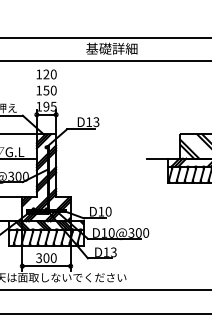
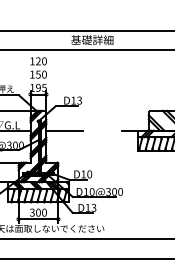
line: (78, 158) -> (64, 130), added

